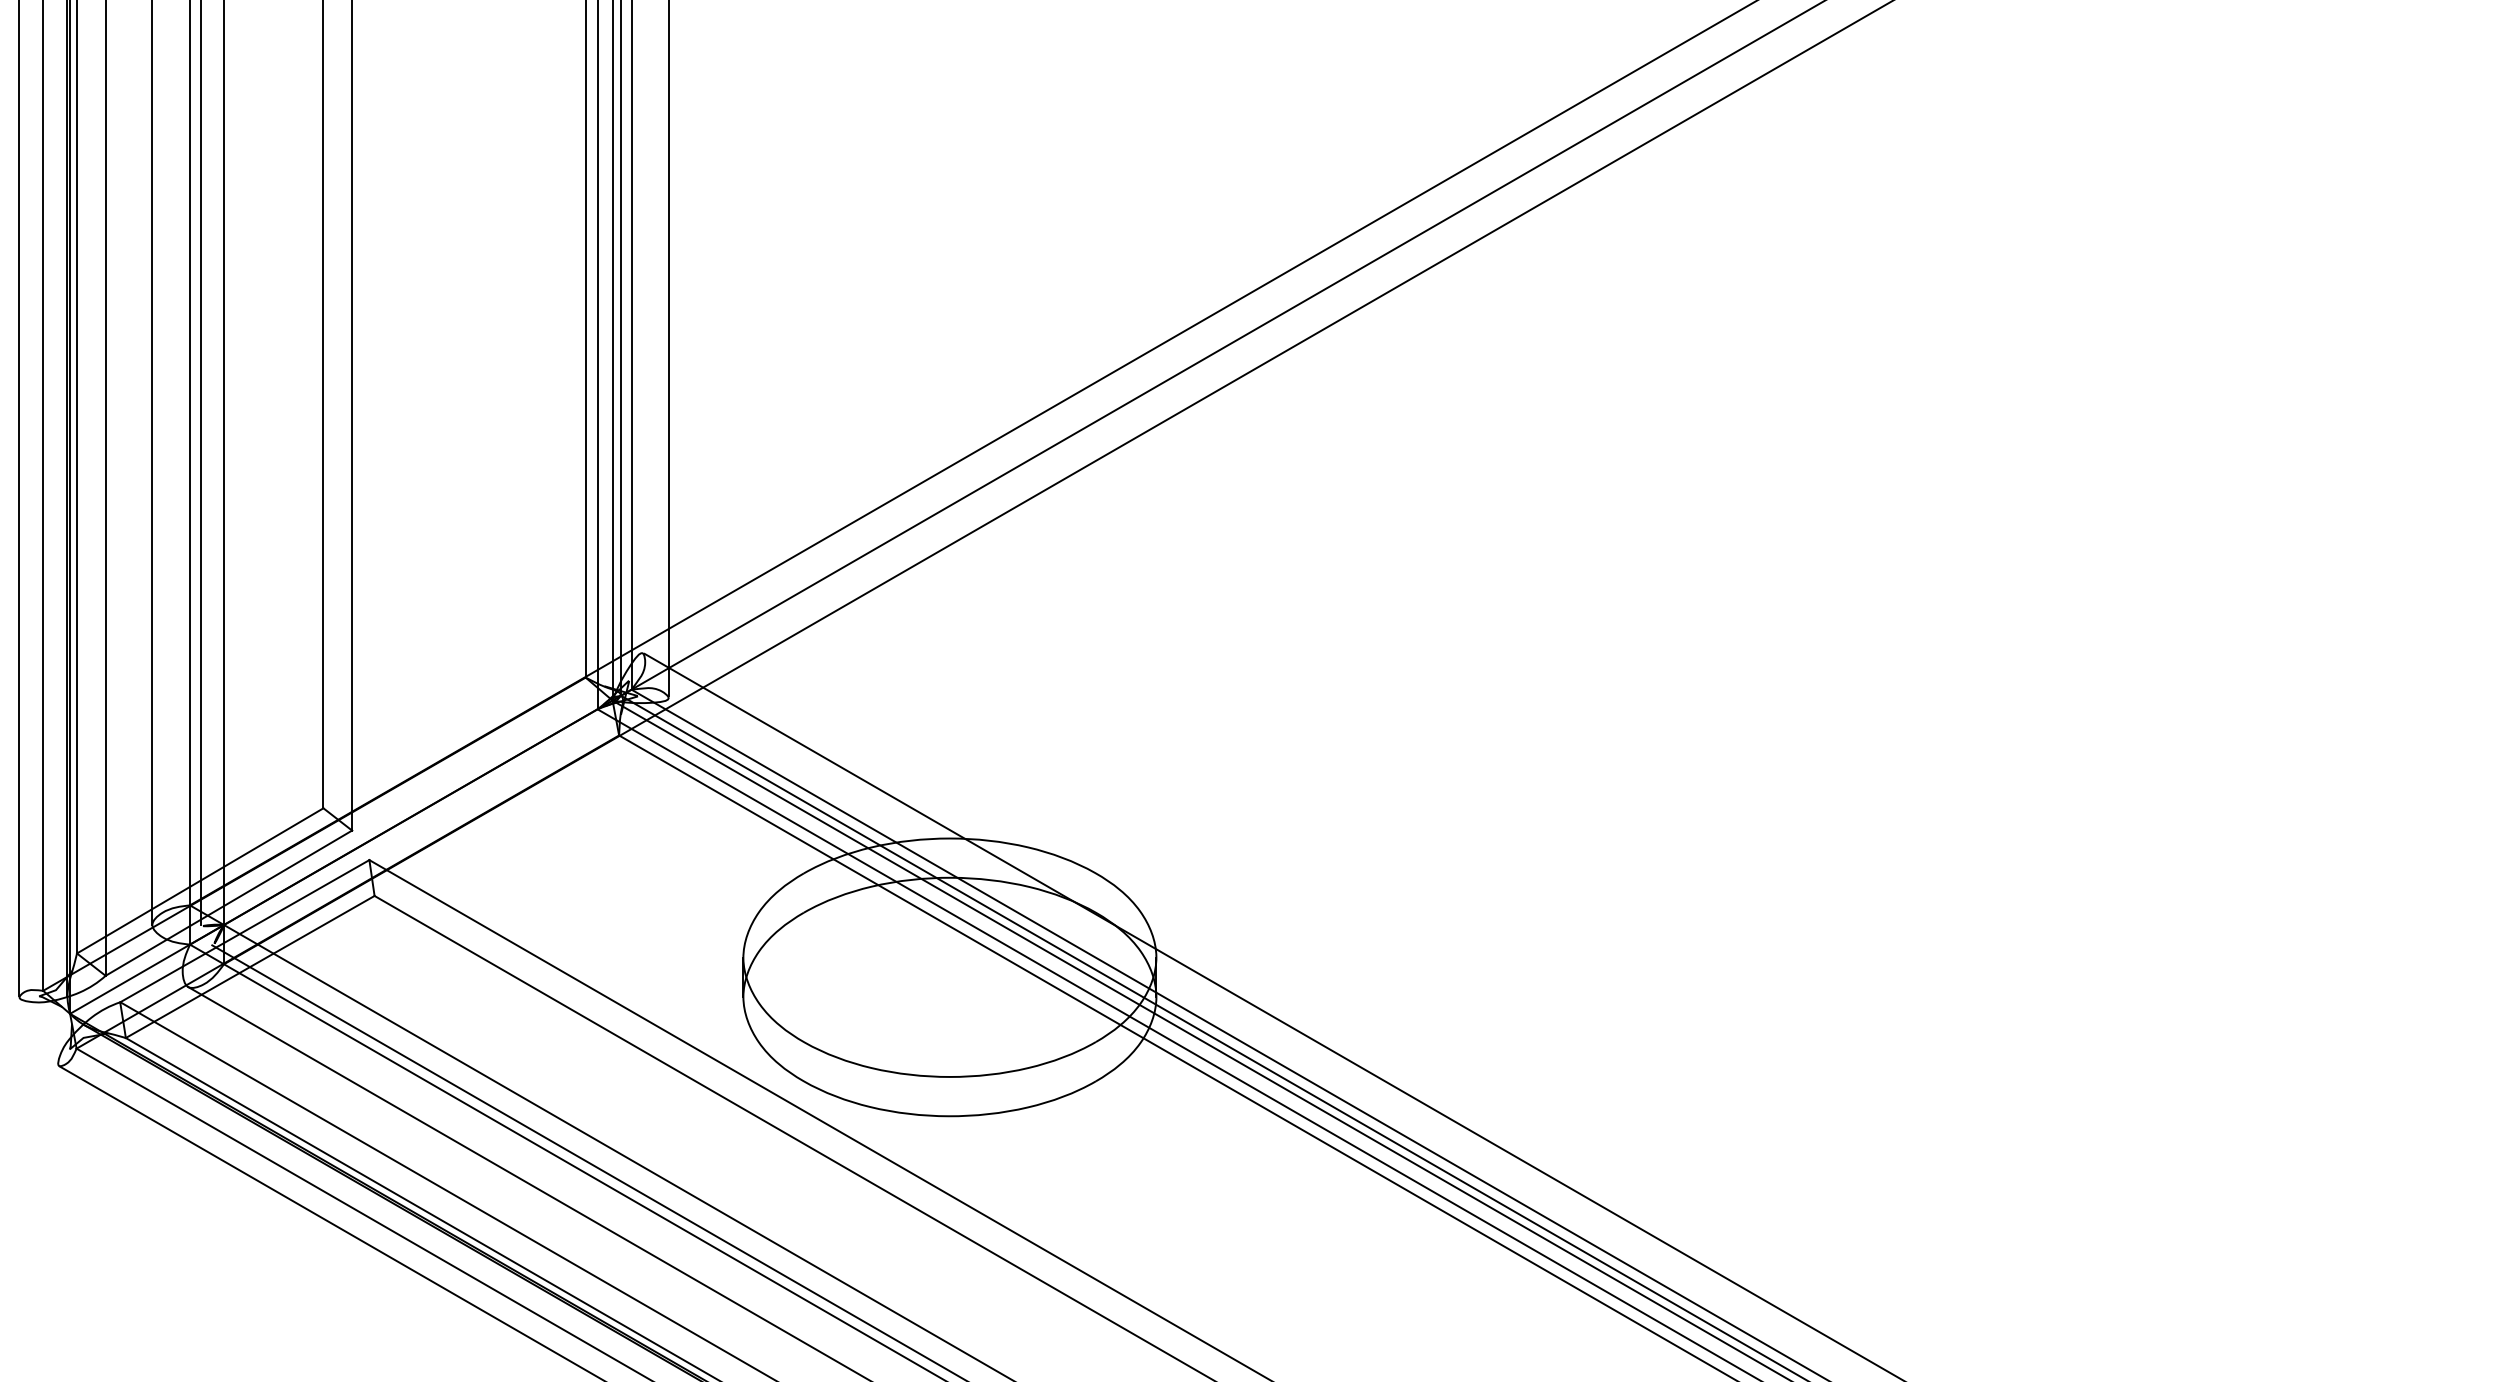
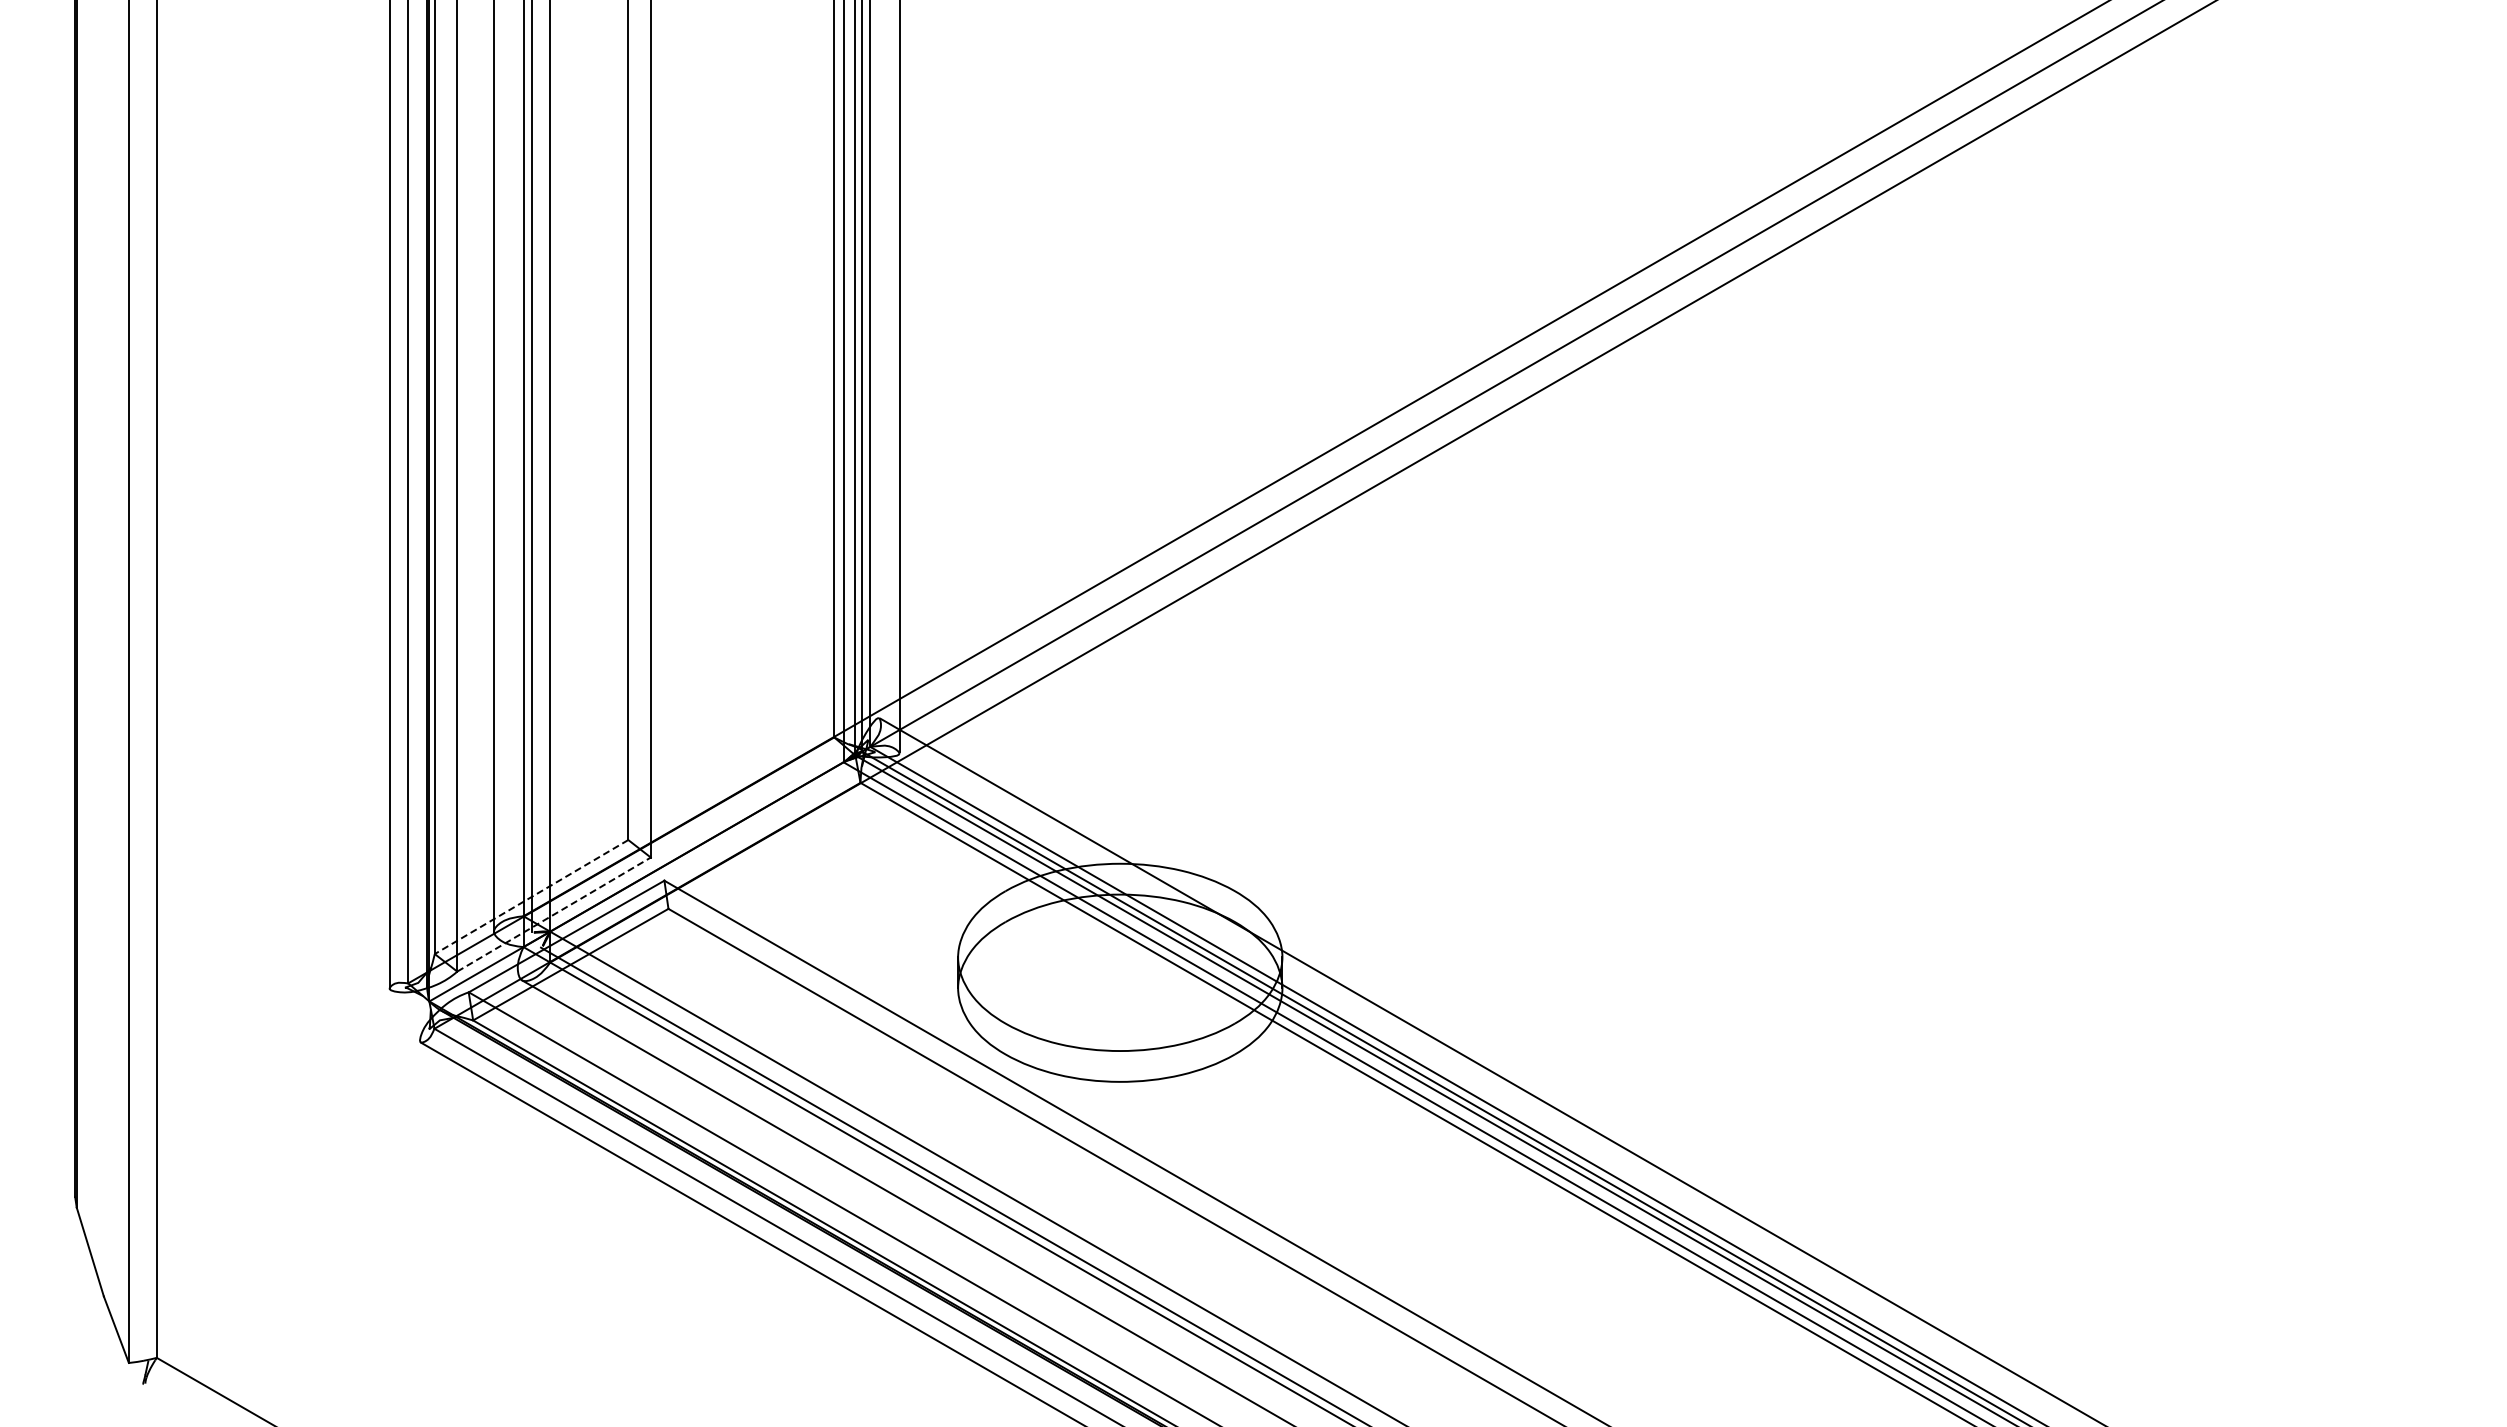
line: (200, 881) -> (531, 897), solid -> dashed
line: (229, 903) -> (554, 914), solid -> dashed

